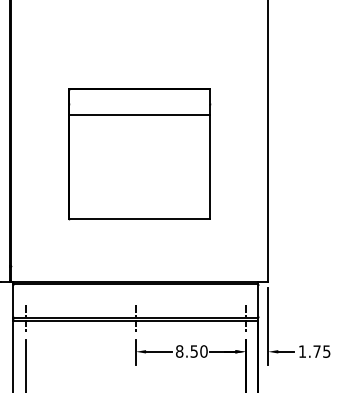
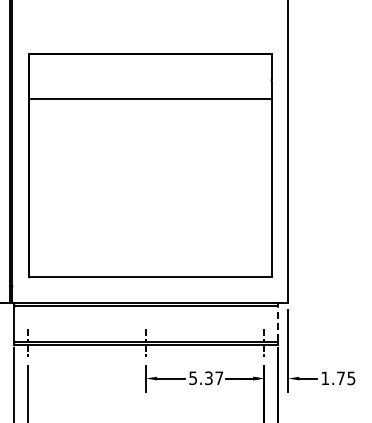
part: (139, 153) -> (149, 165), size x1.6
line: (258, 300) -> (277, 323), solid -> dashed
text: (192, 351) -> (206, 378), 8.50 -> 5.37

